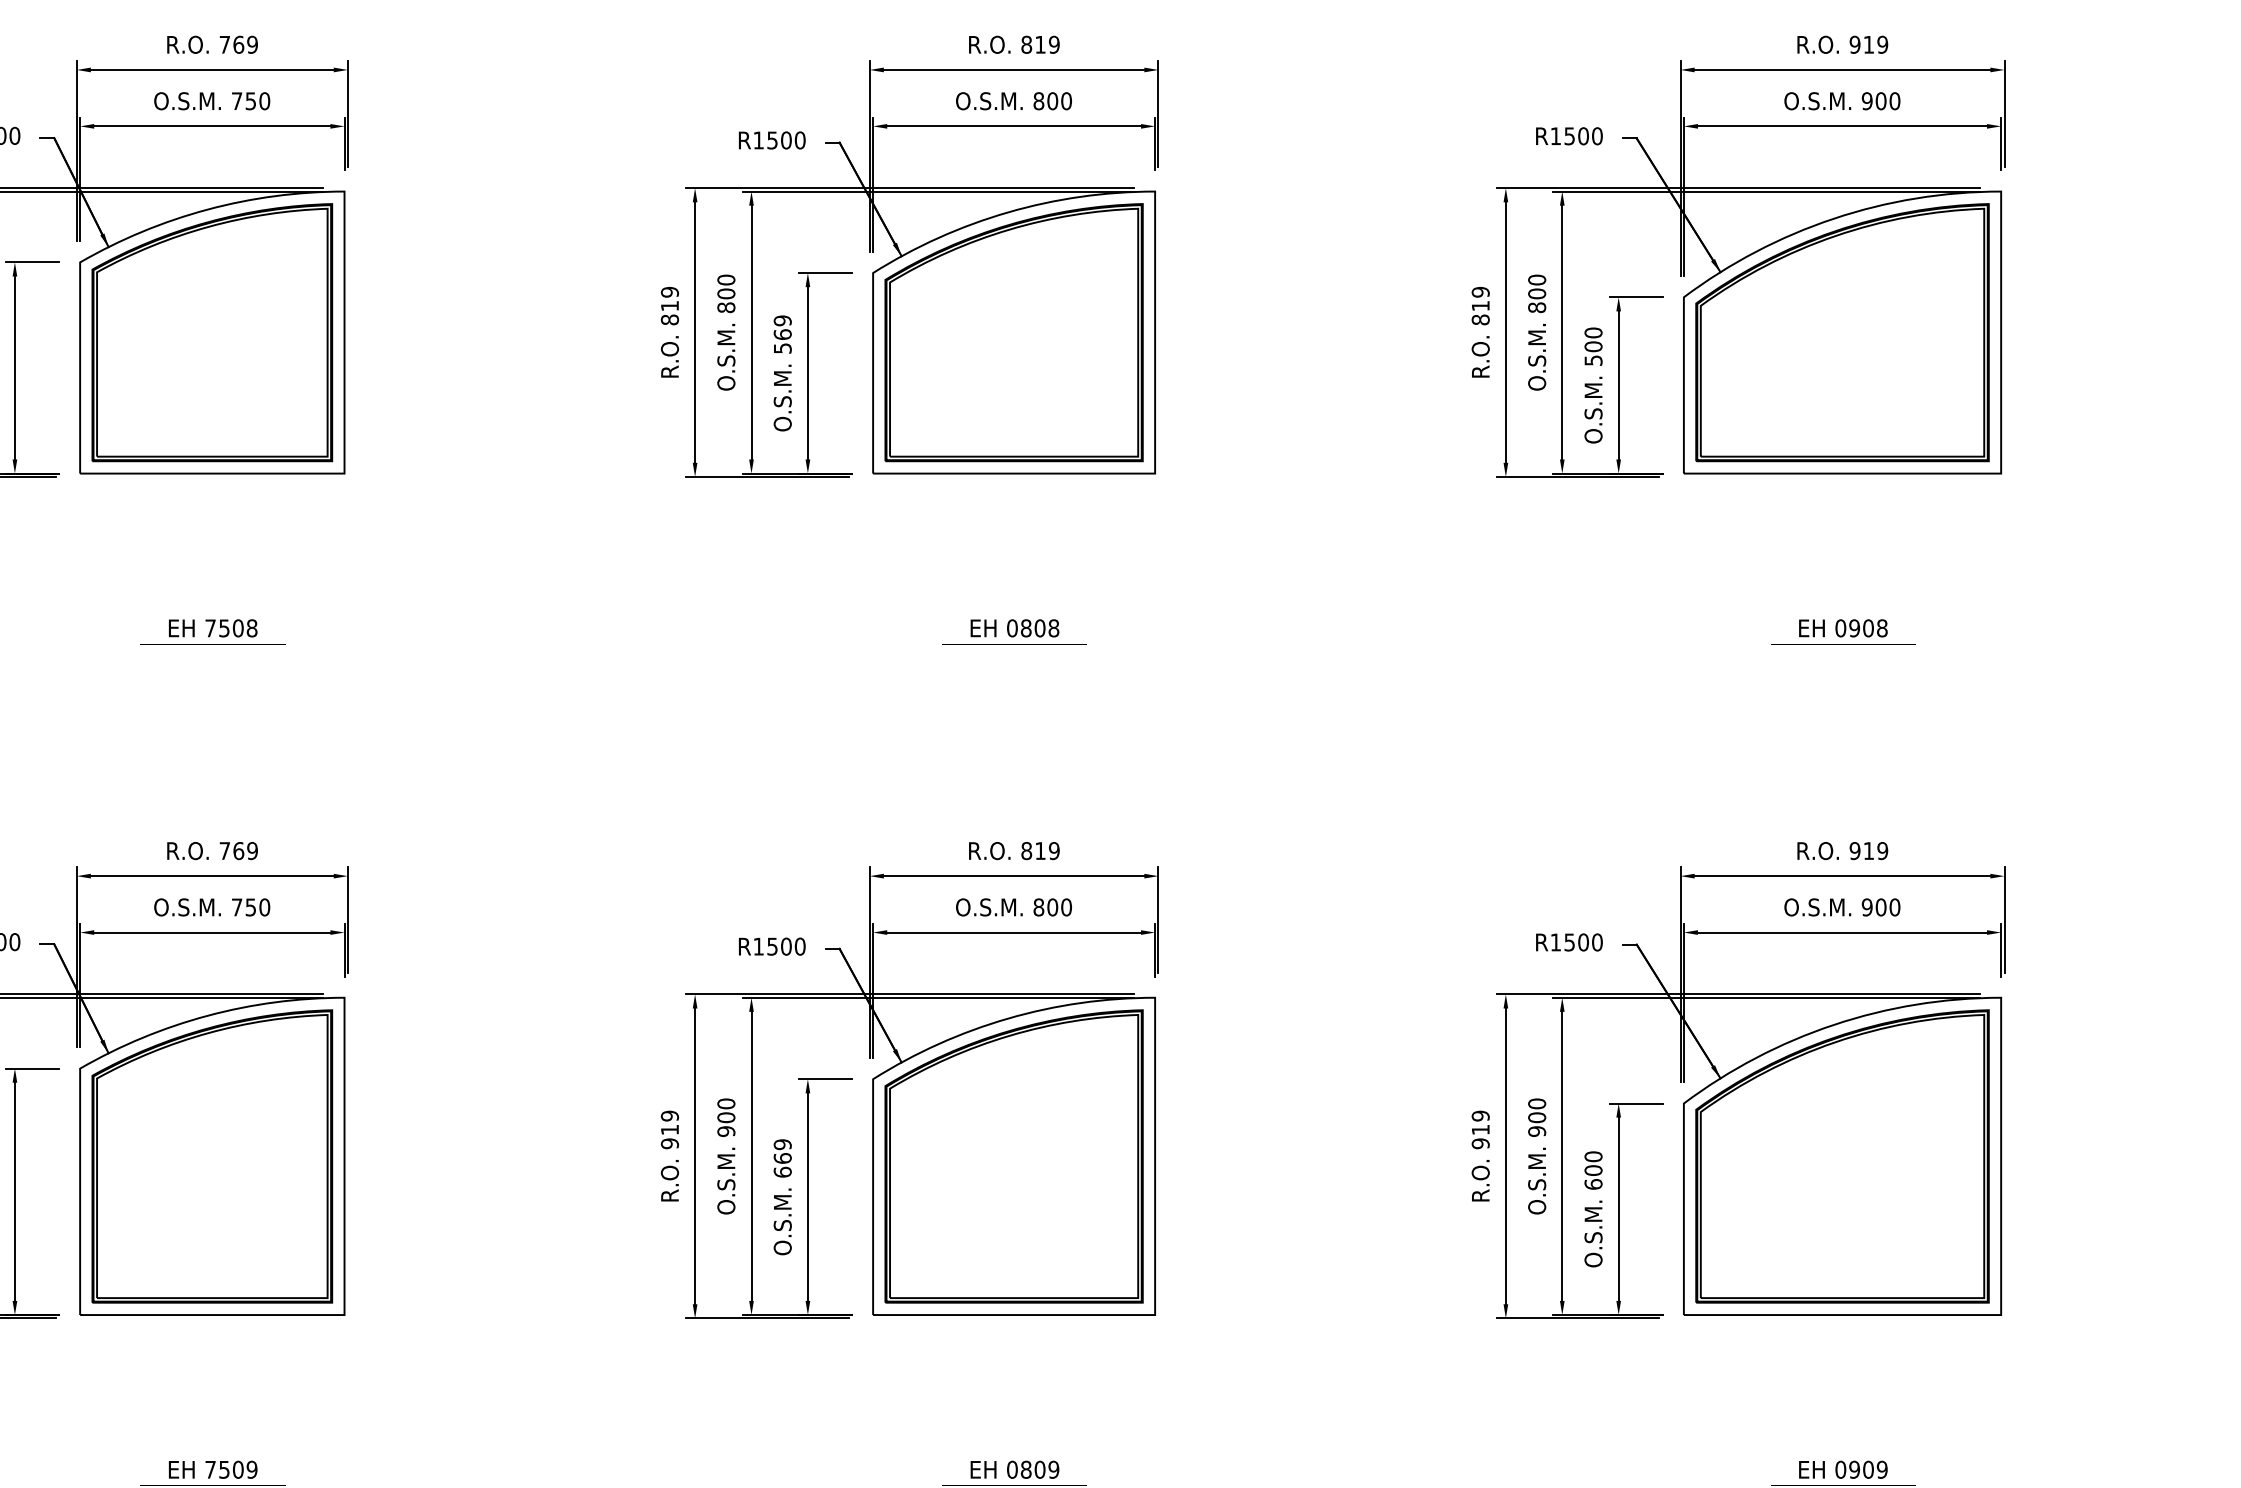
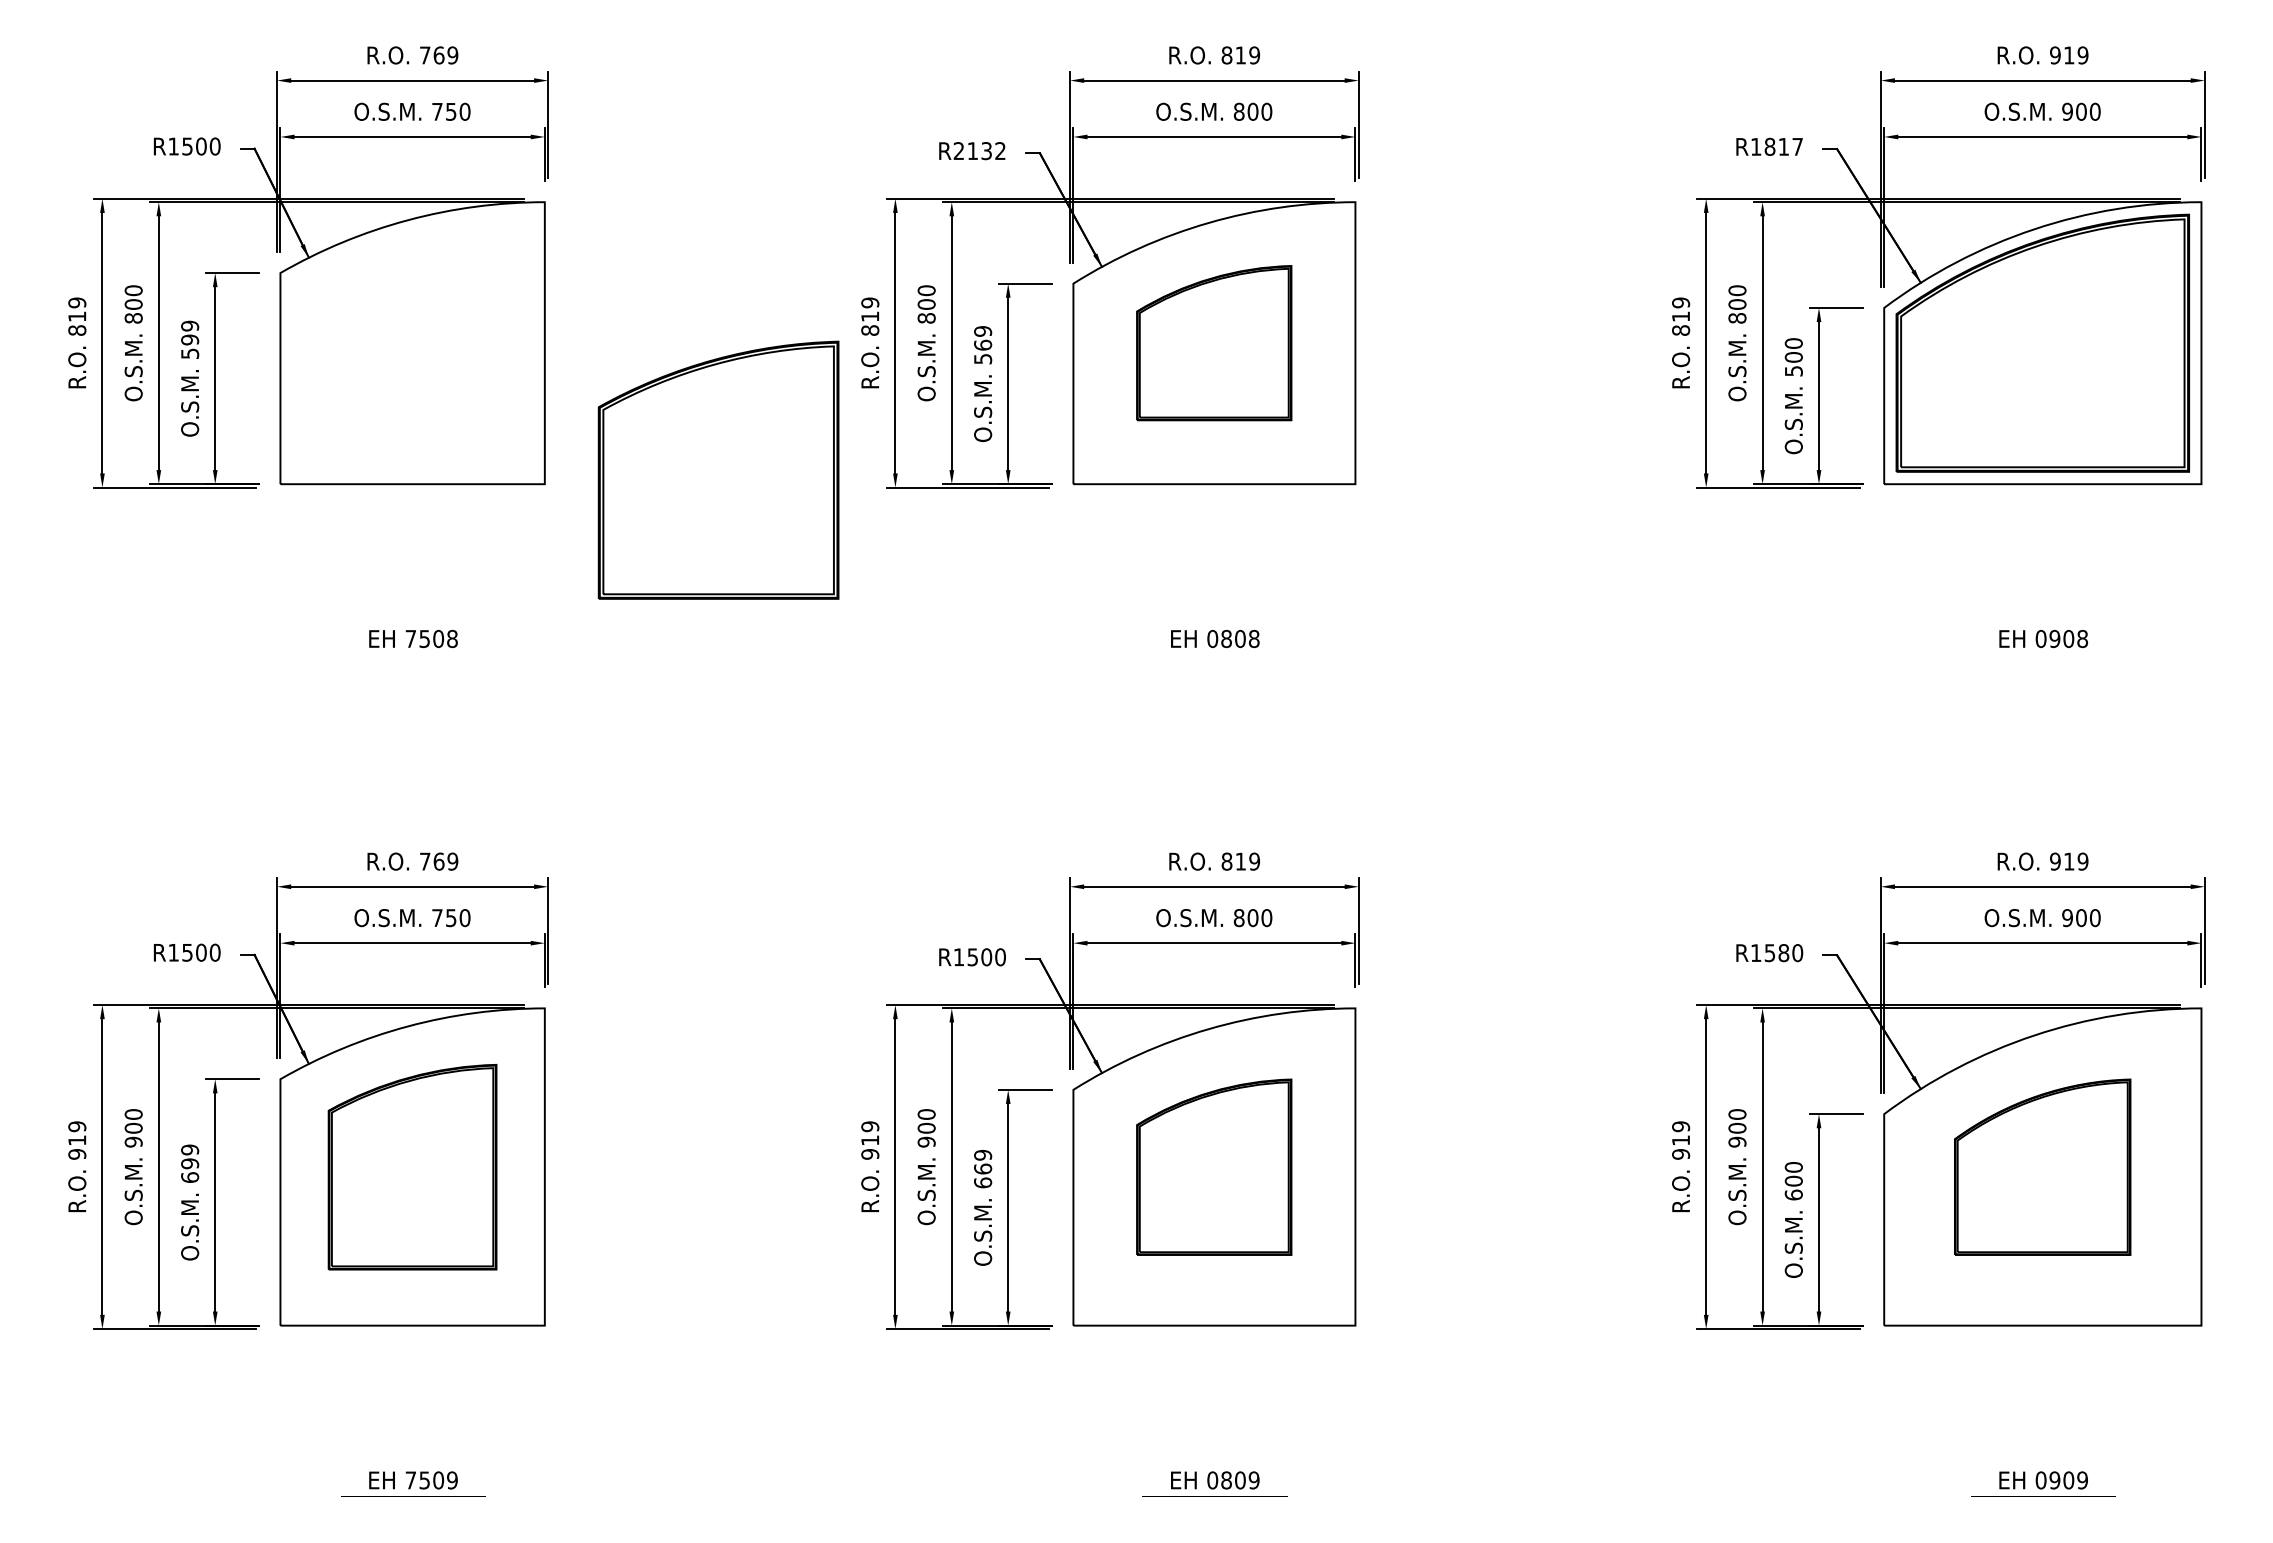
text: (1583, 135) -> (1783, 146), R1500 -> R1817
text: (779, 140) -> (979, 151), R1500 -> R2132
part: (212, 331) -> (718, 469), moved
part: (1013, 331) -> (1213, 342), size x0.6
text: (1583, 941) -> (1783, 952), R1500 -> R1580
part: (212, 1156) -> (412, 1167), size x0.7
part: (1013, 1156) -> (1213, 1167), size x0.6
part: (1842, 1156) -> (2042, 1167), size x0.6

